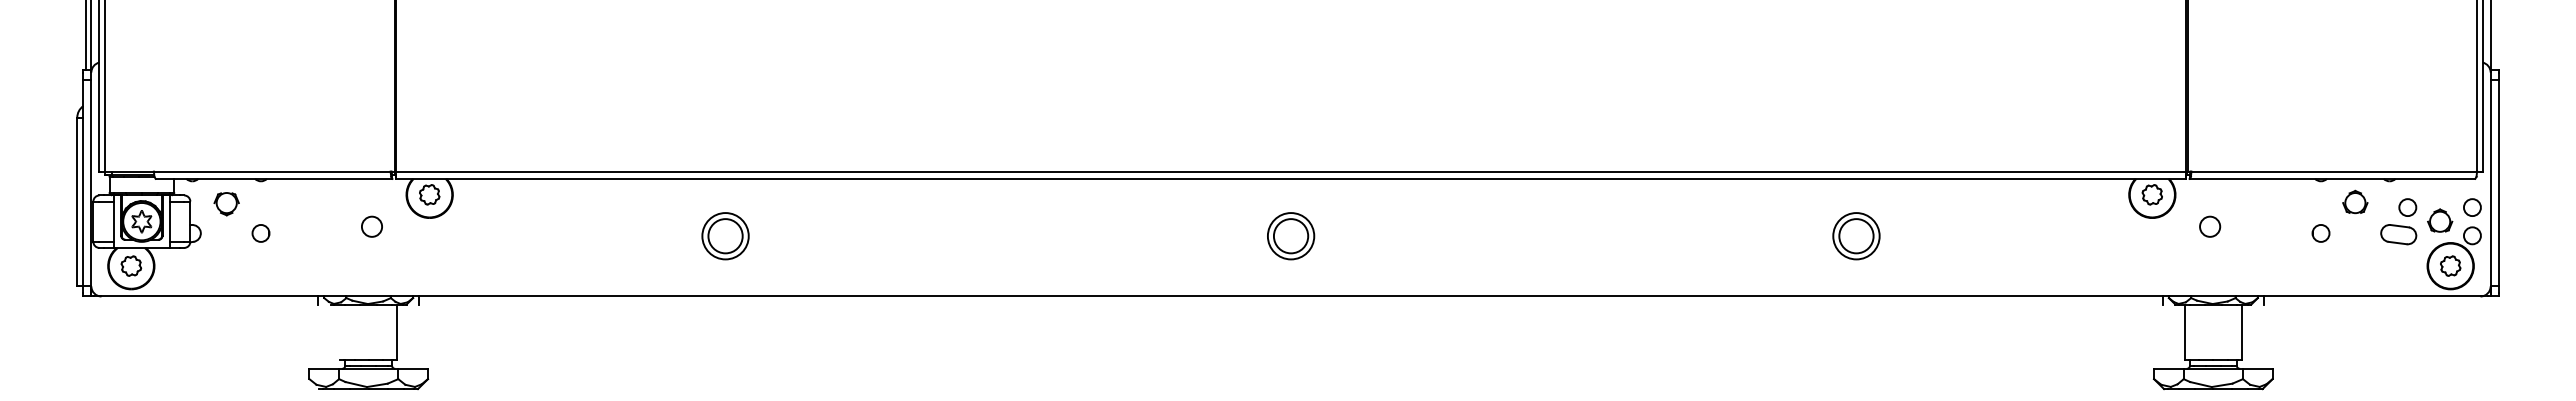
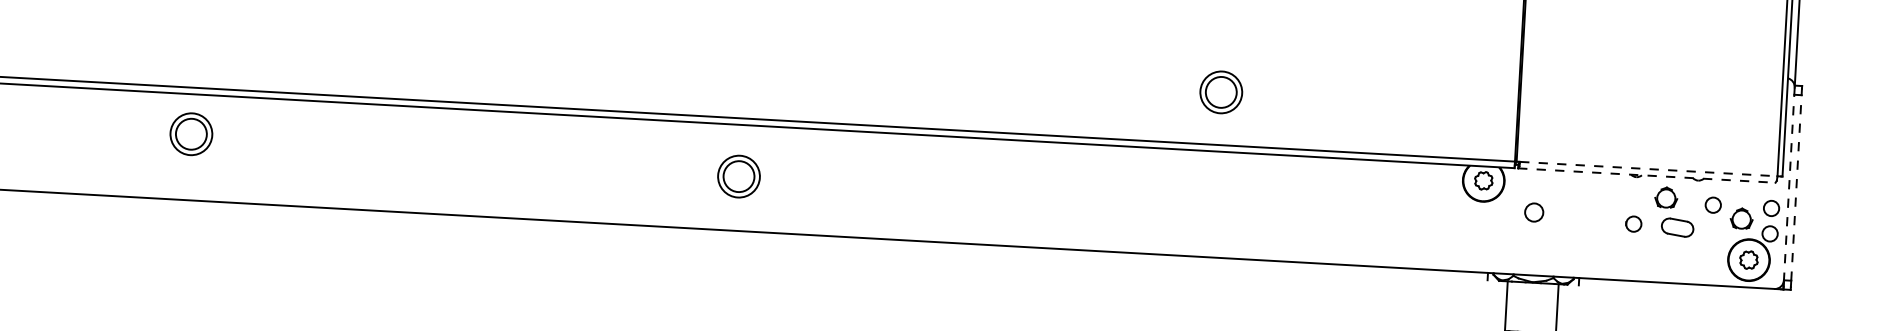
line: (2334, 171) -> (1649, 169), solid -> dashed
line: (2332, 178) -> (1646, 175), solid -> dashed
line: (2490, 179) -> (1789, 184), solid -> dashed
line: (2498, 183) -> (1796, 188), solid -> dashed
part: (2398, 234) -> (1677, 227), moved
part: (725, 236) -> (191, 134), moved
part: (1291, 236) -> (739, 176), moved
part: (1856, 236) -> (1221, 92), moved

